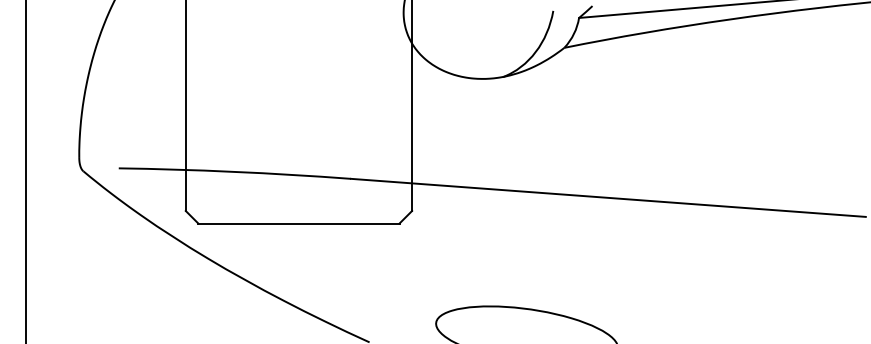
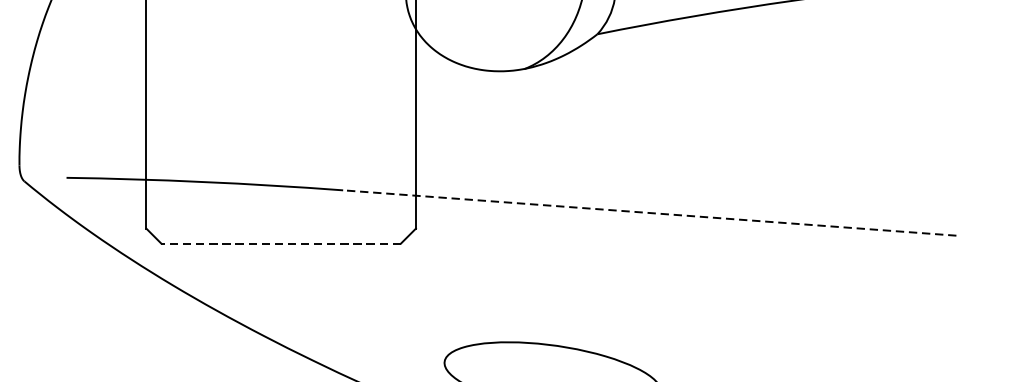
line: (607, 197) -> (648, 212), solid -> dashed
line: (298, 223) -> (280, 243), solid -> dashed

